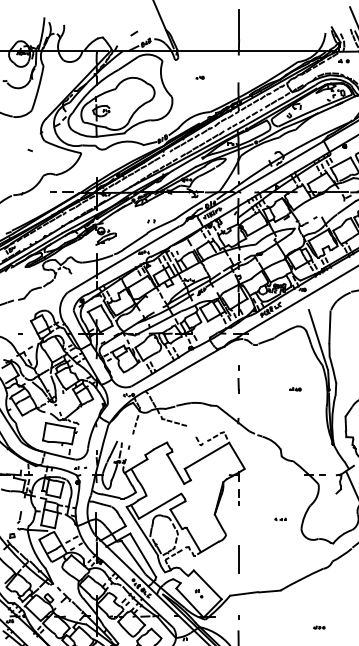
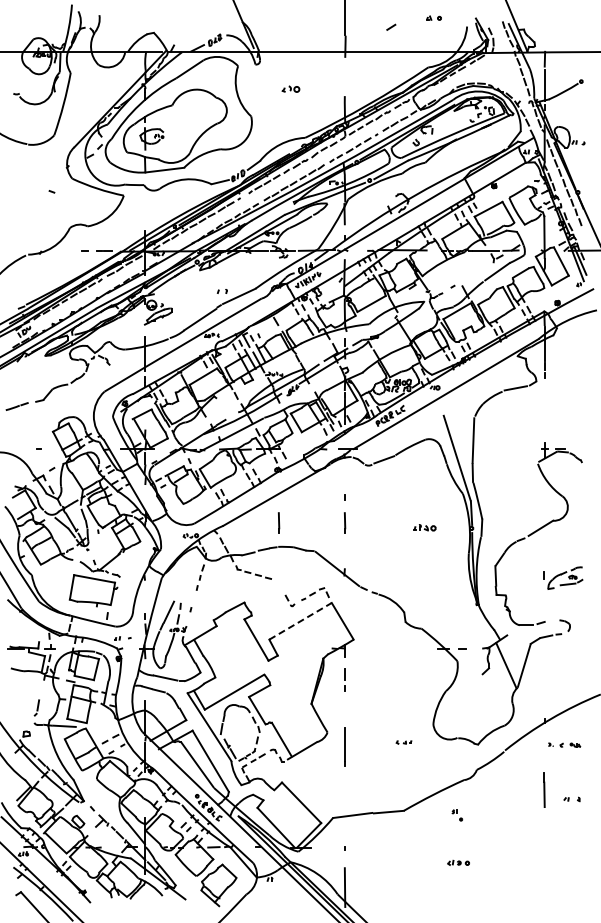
line: (134, 32) -> (391, 26), moved
part: (343, 60) -> (433, 17), moved
part: (199, 77) -> (290, 89), size x1.6
line: (192, 385) -> (279, 522), added
part: (295, 389) -> (424, 527), size x1.4
line: (206, 455) -> (300, 621), solid -> dashed
part: (280, 519) -> (403, 742), moved
line: (238, 559) -> (344, 746), moved
part: (199, 593) -> (457, 815), moved
part: (319, 627) -> (458, 862), size x1.4

